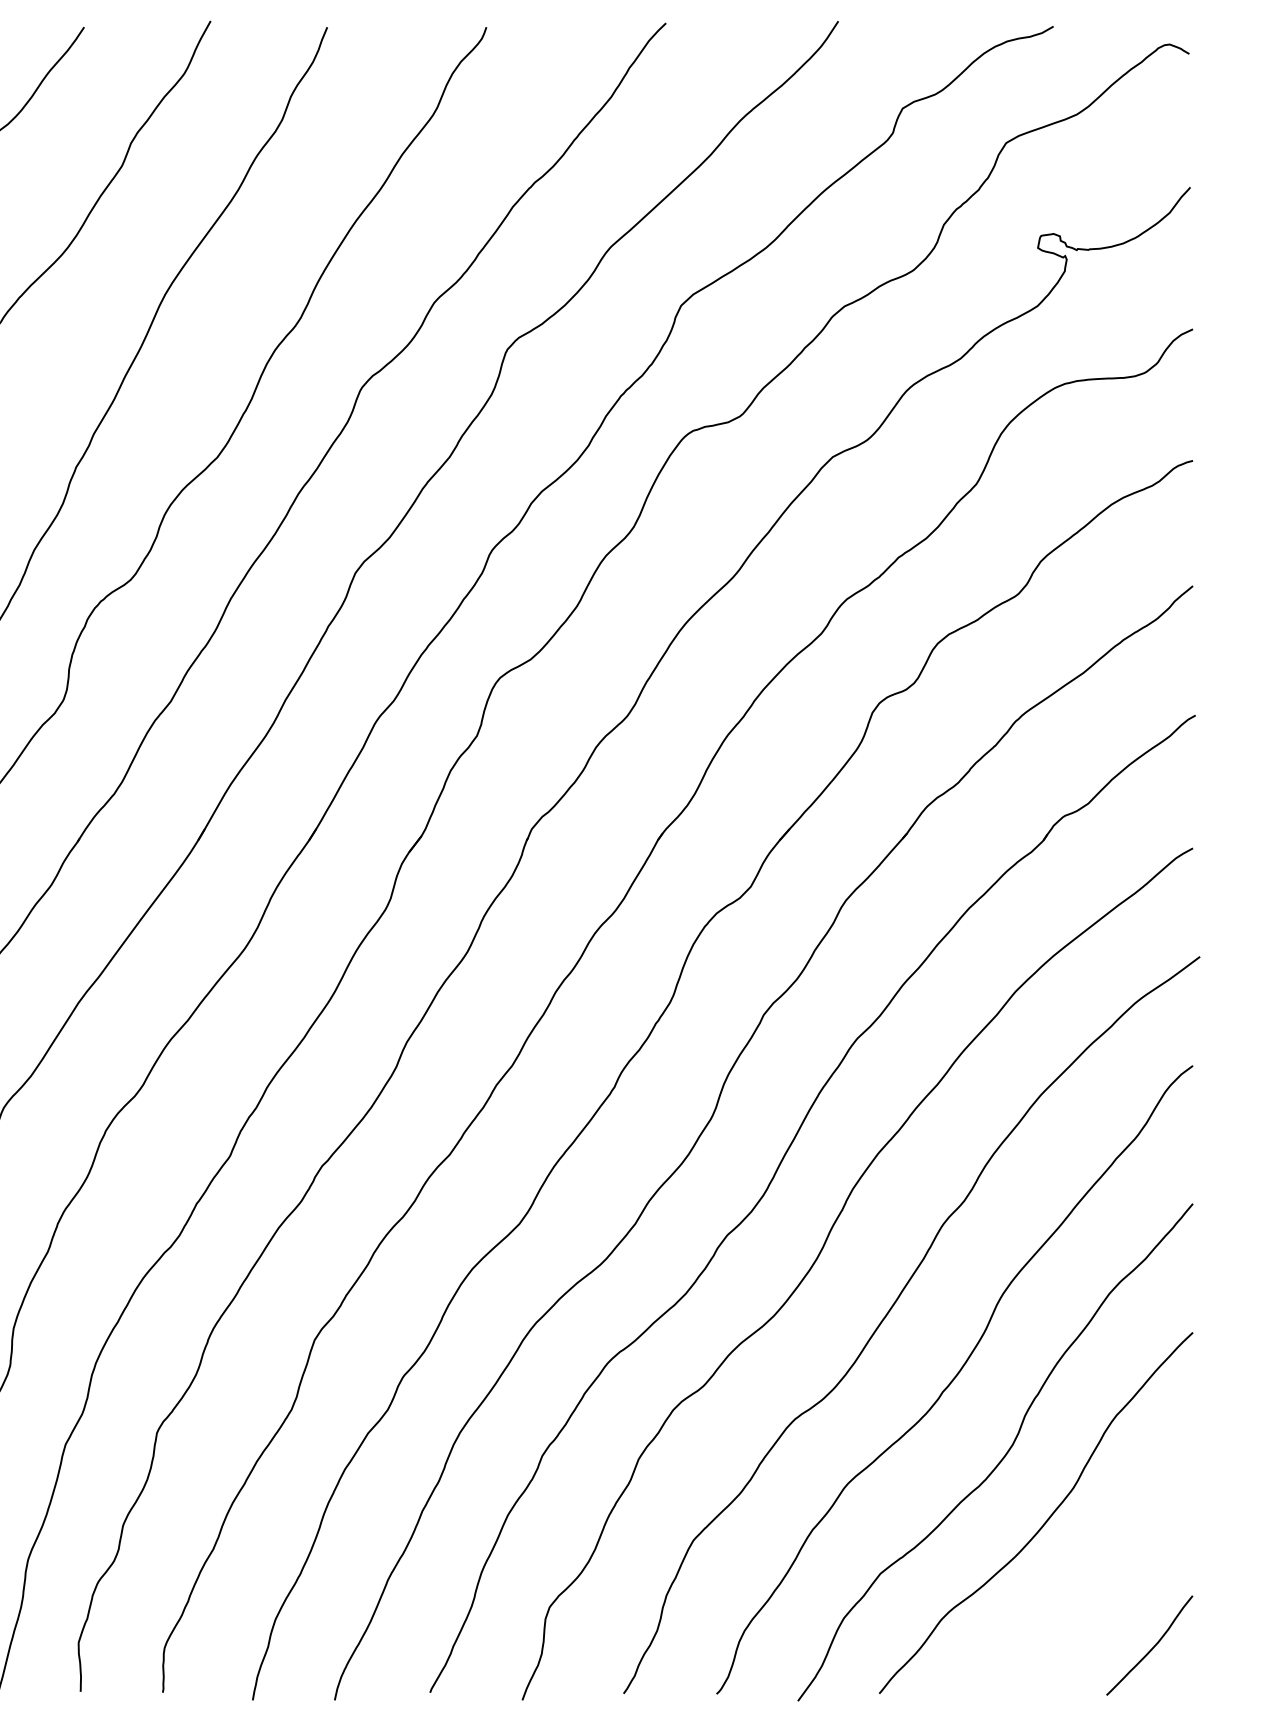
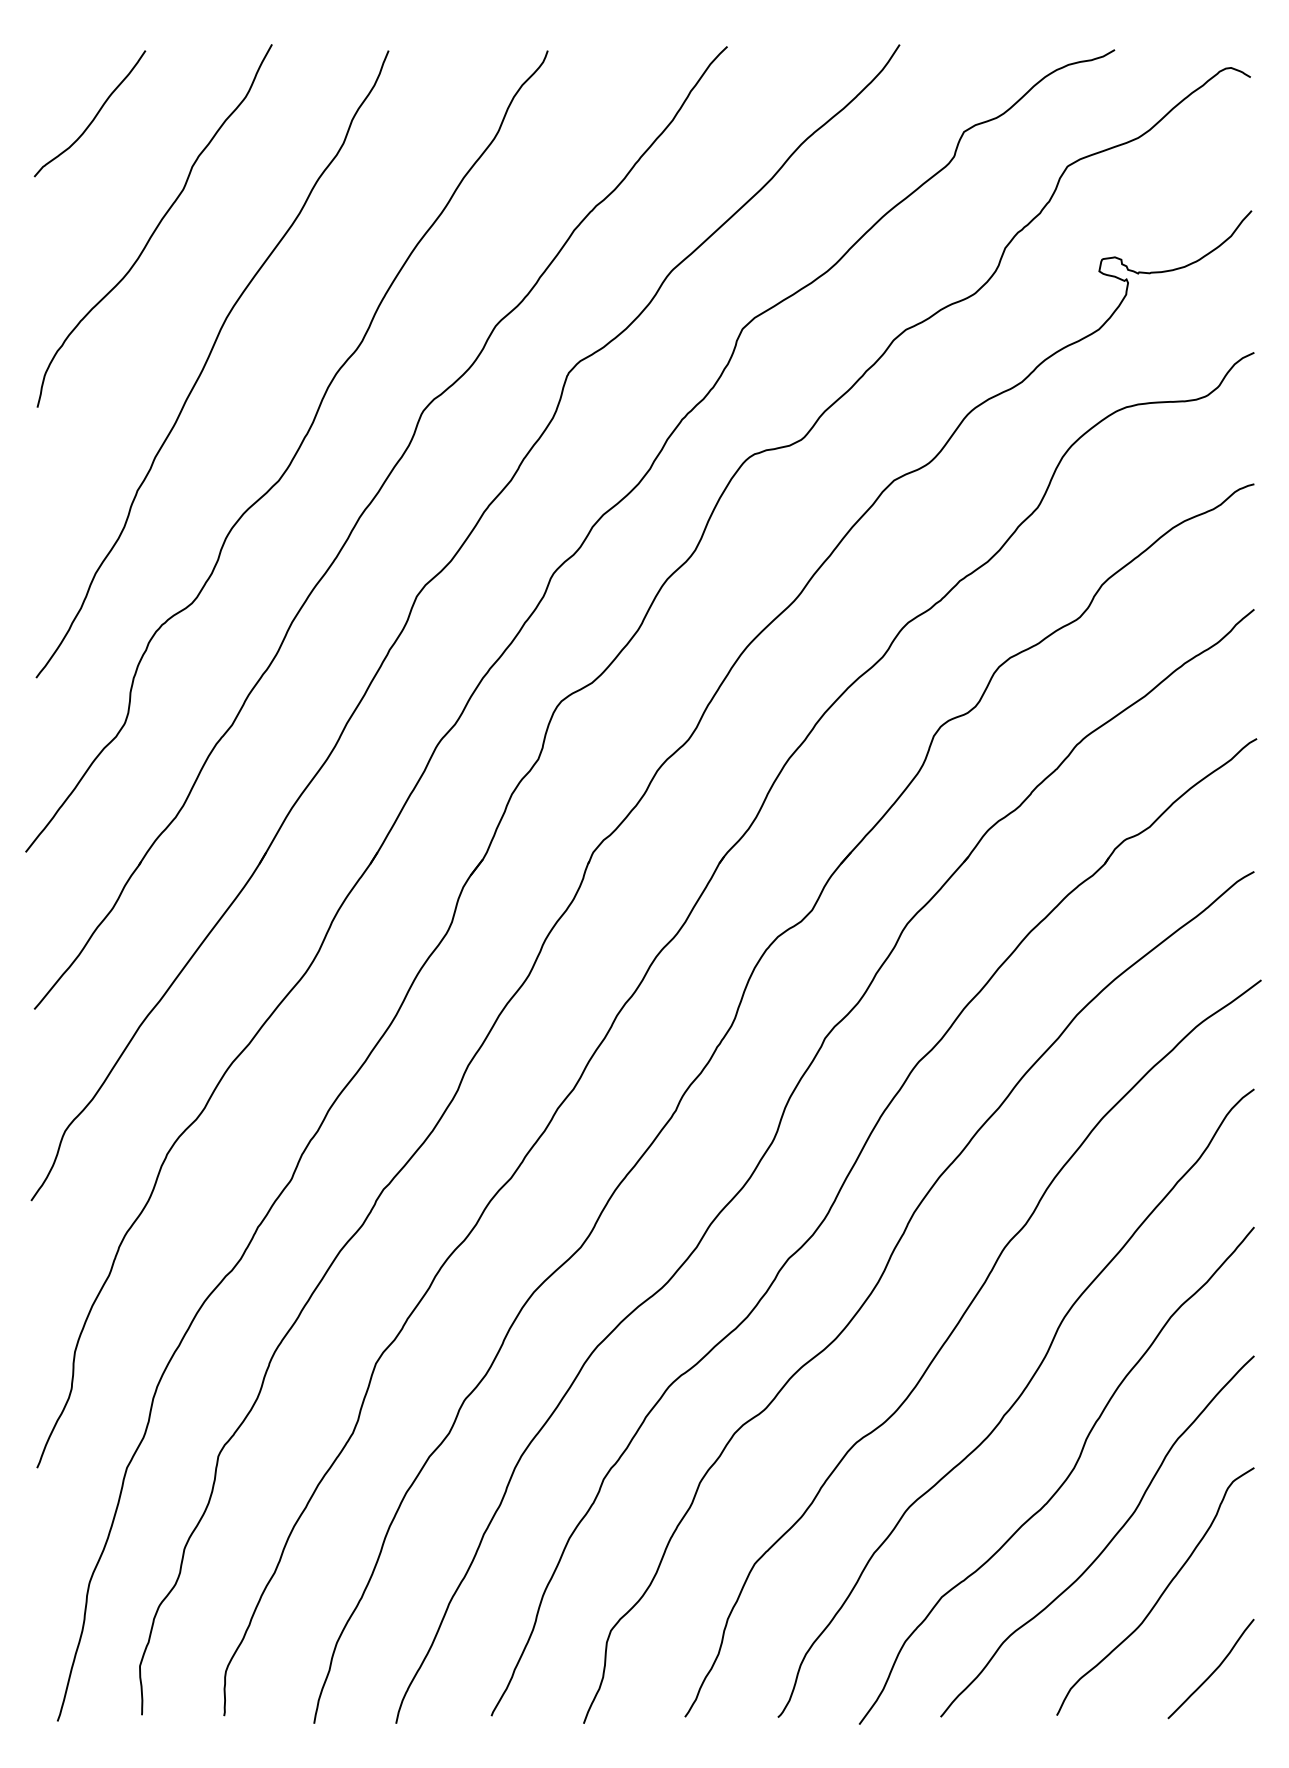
curve: (1100, 1570) -> (1161, 1593), added

